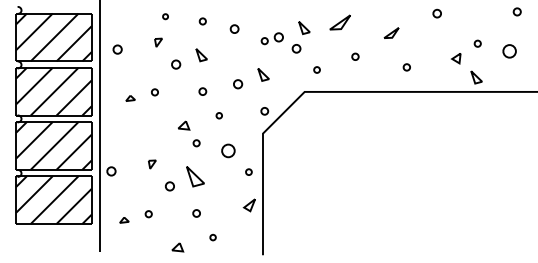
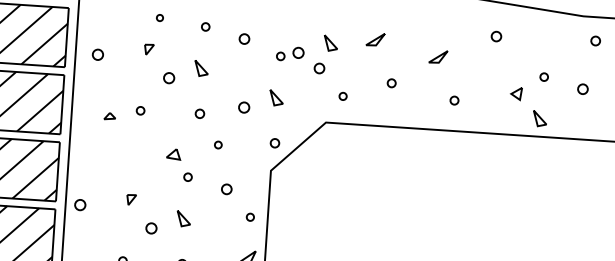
part: (339, 22) -> (374, 39), size x0.71
part: (509, 51) -> (582, 89), size x0.62
part: (228, 150) -> (226, 188), size x0.62
part: (195, 177) -> (183, 219), size x0.62

